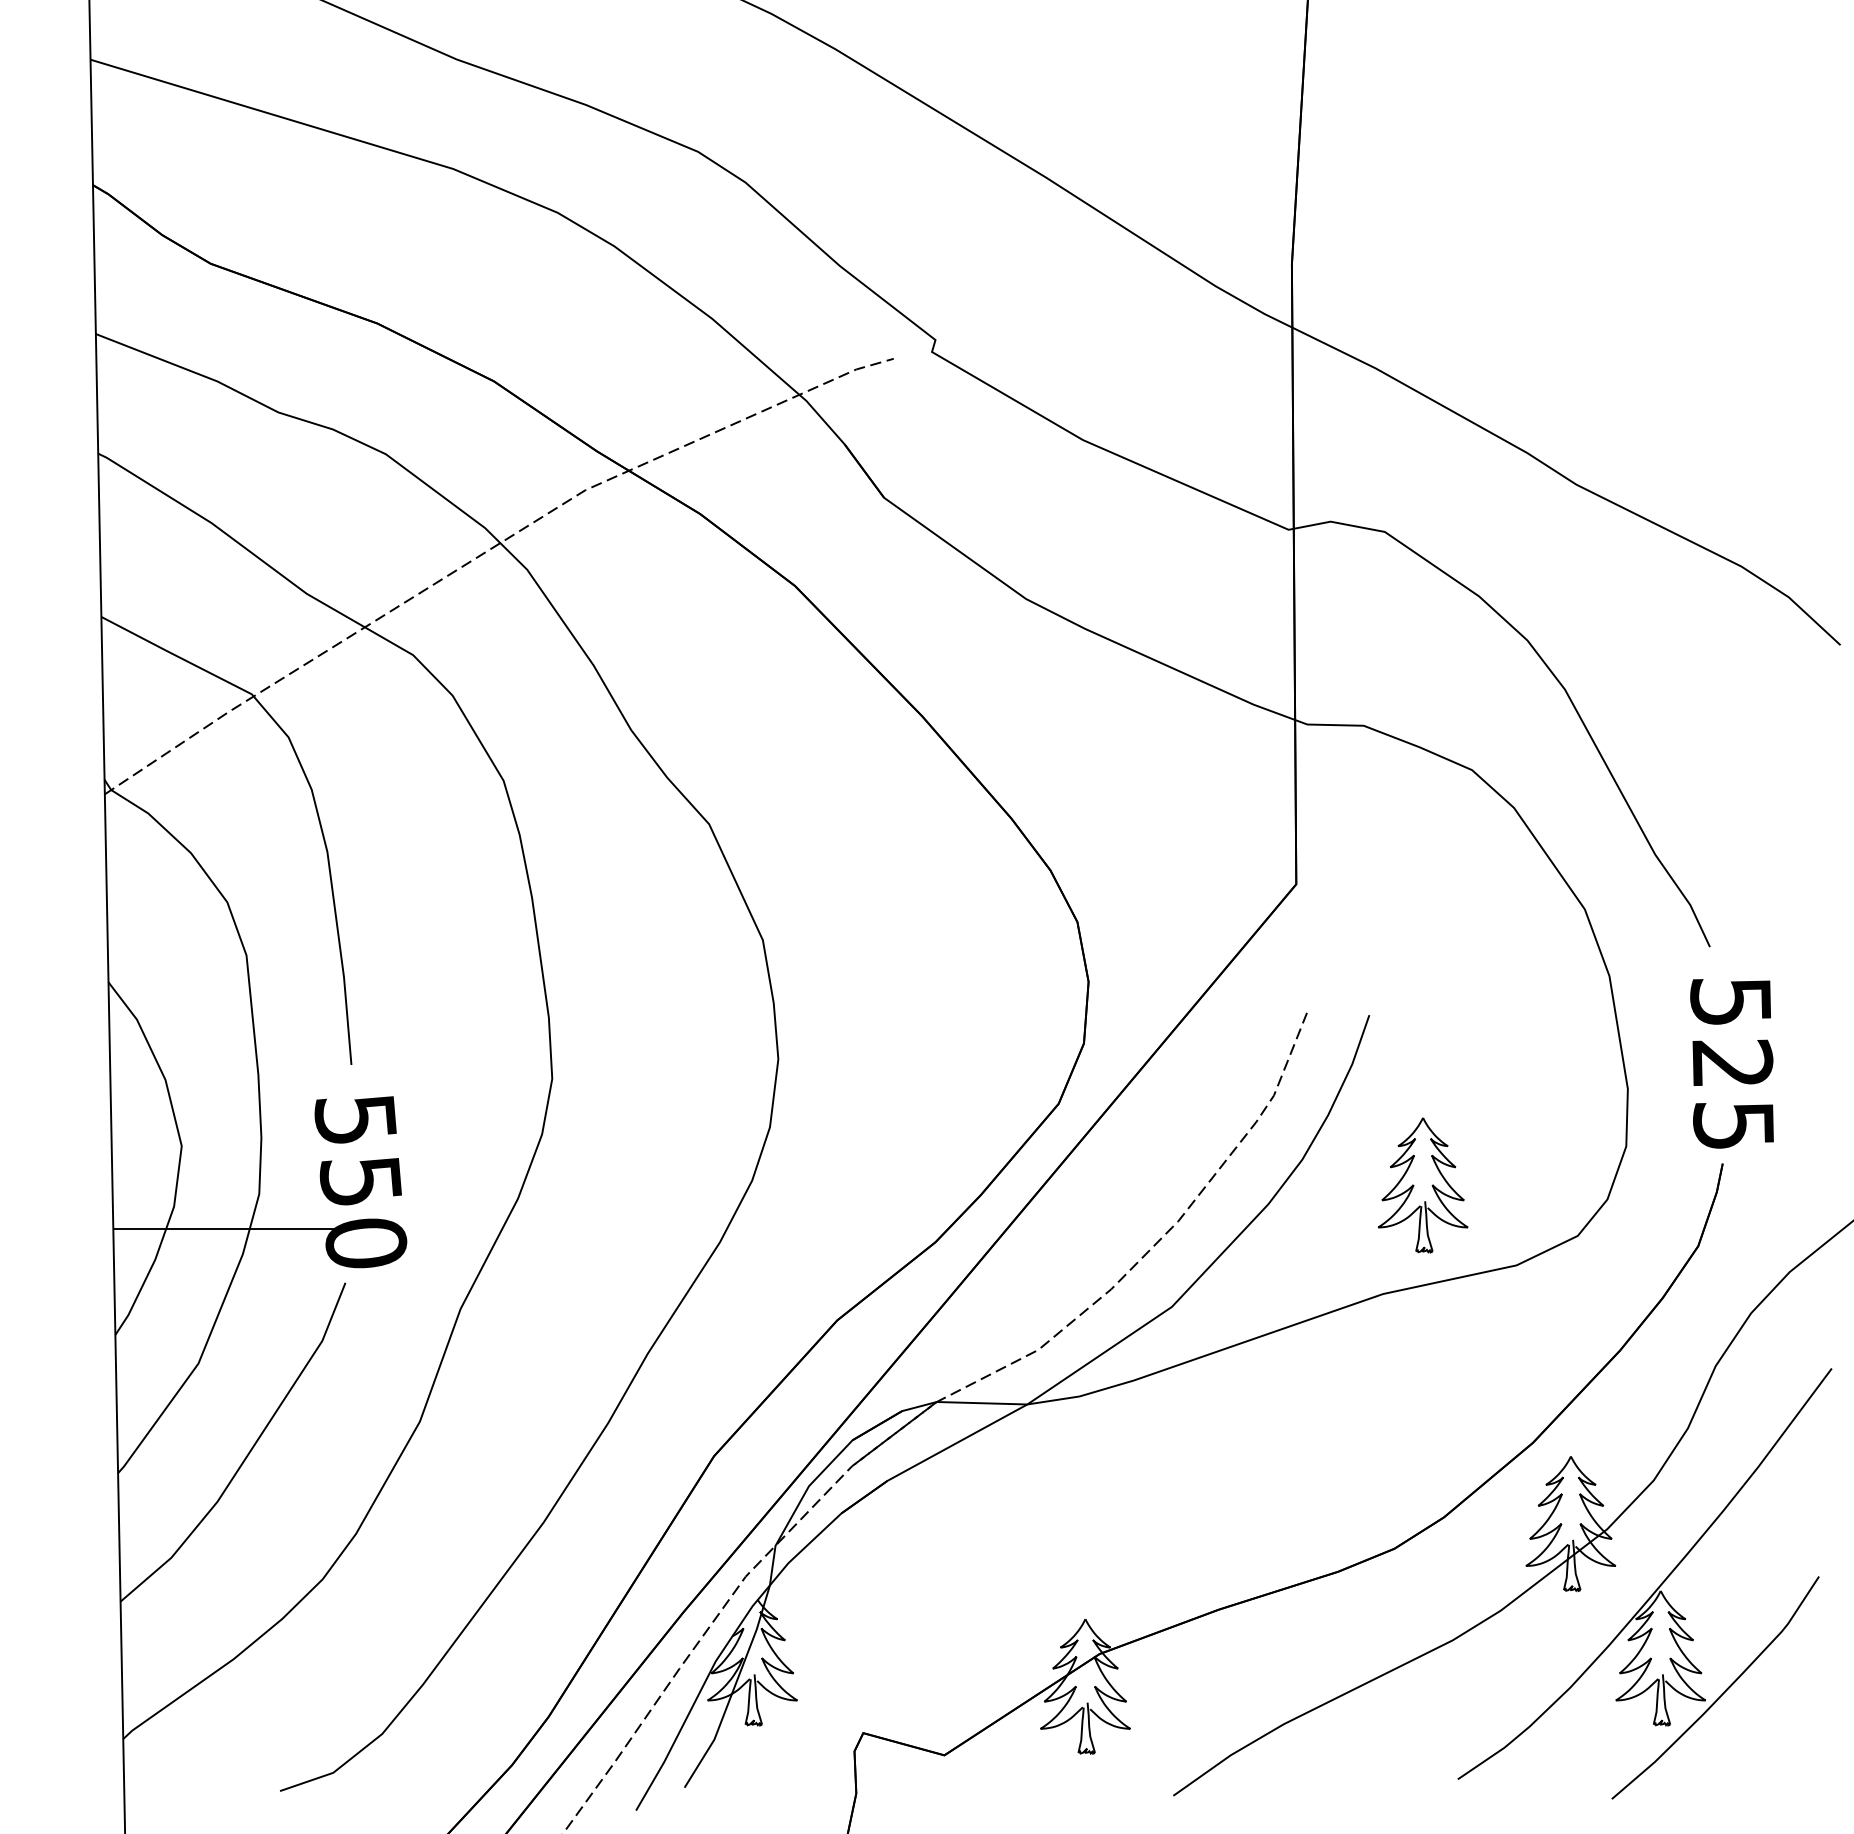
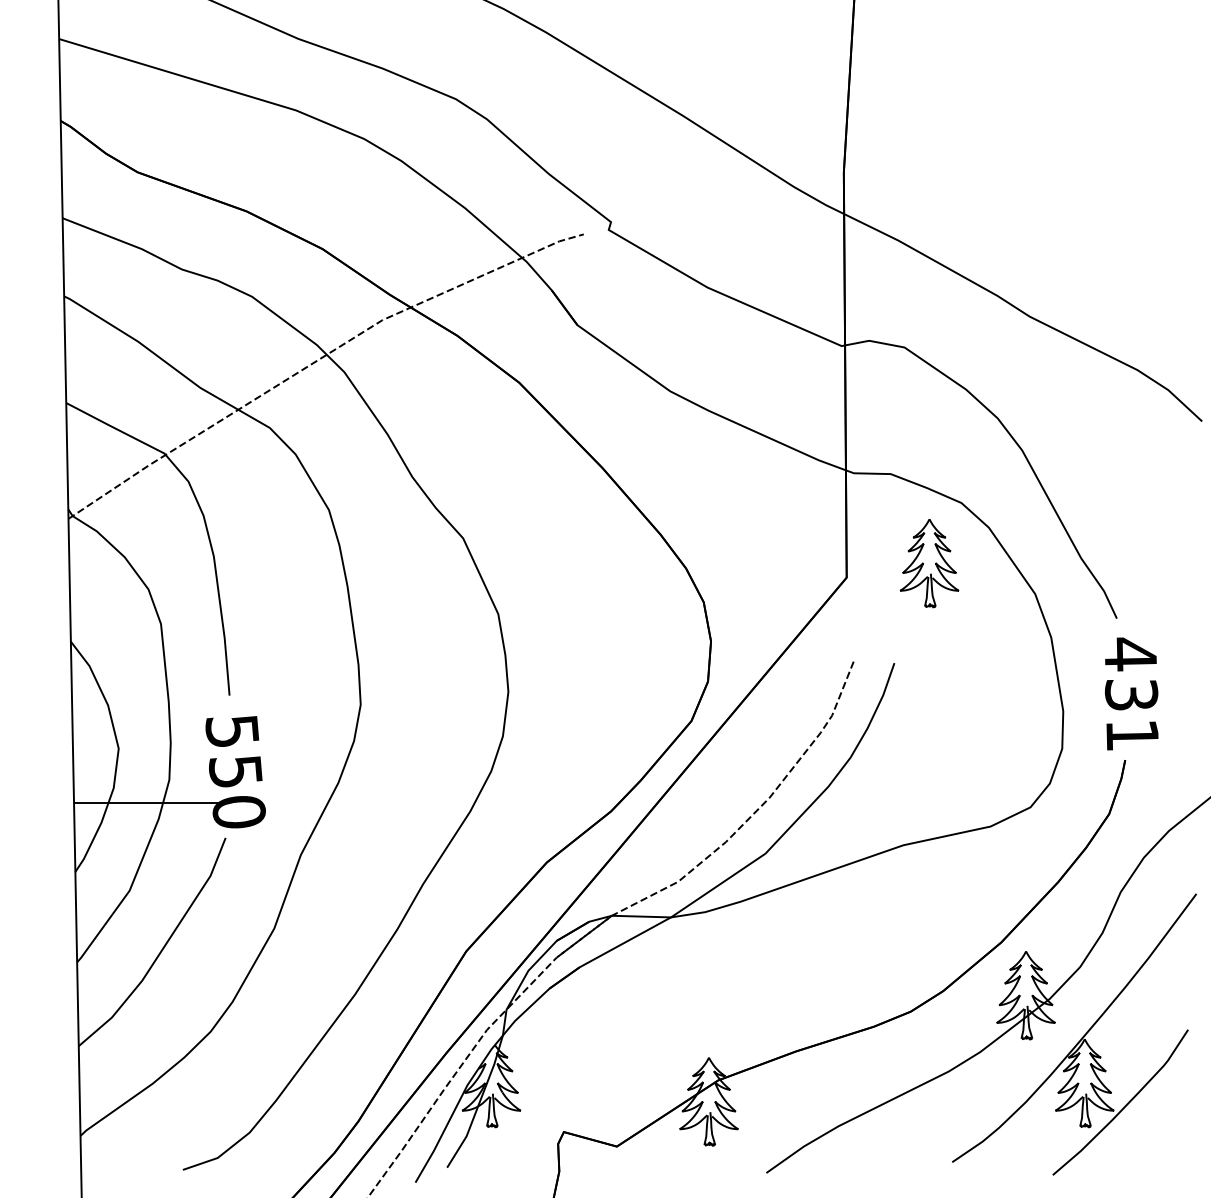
text: (1732, 1061) -> (1131, 693), 525 -> 431
part: (1423, 1185) -> (929, 563), moved

